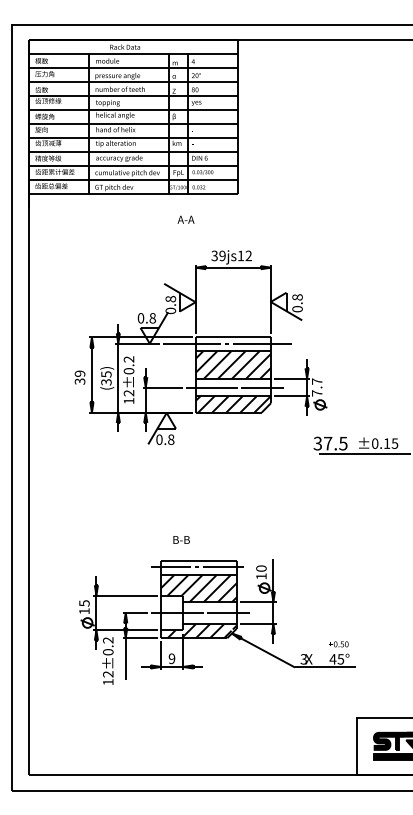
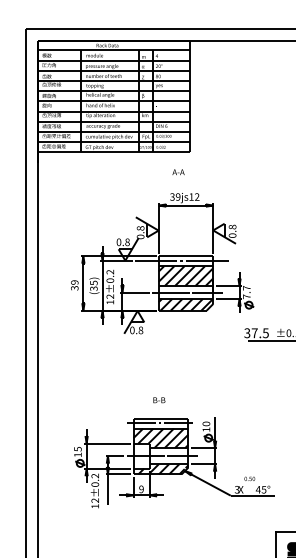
text: (185, 219) -> (178, 172), moved
text: (181, 539) -> (159, 399), moved
text: (338, 644) -> (247, 479), moved

